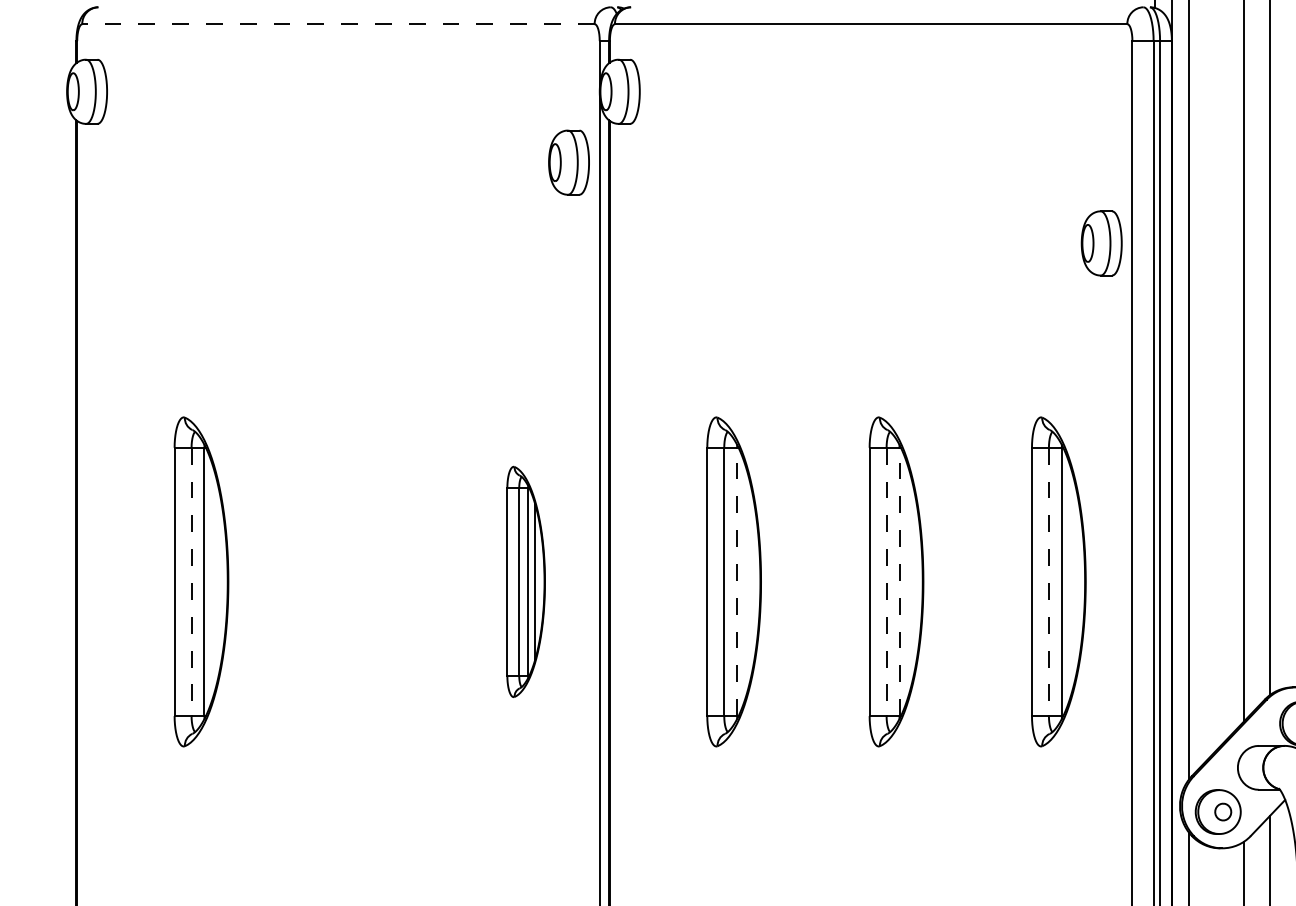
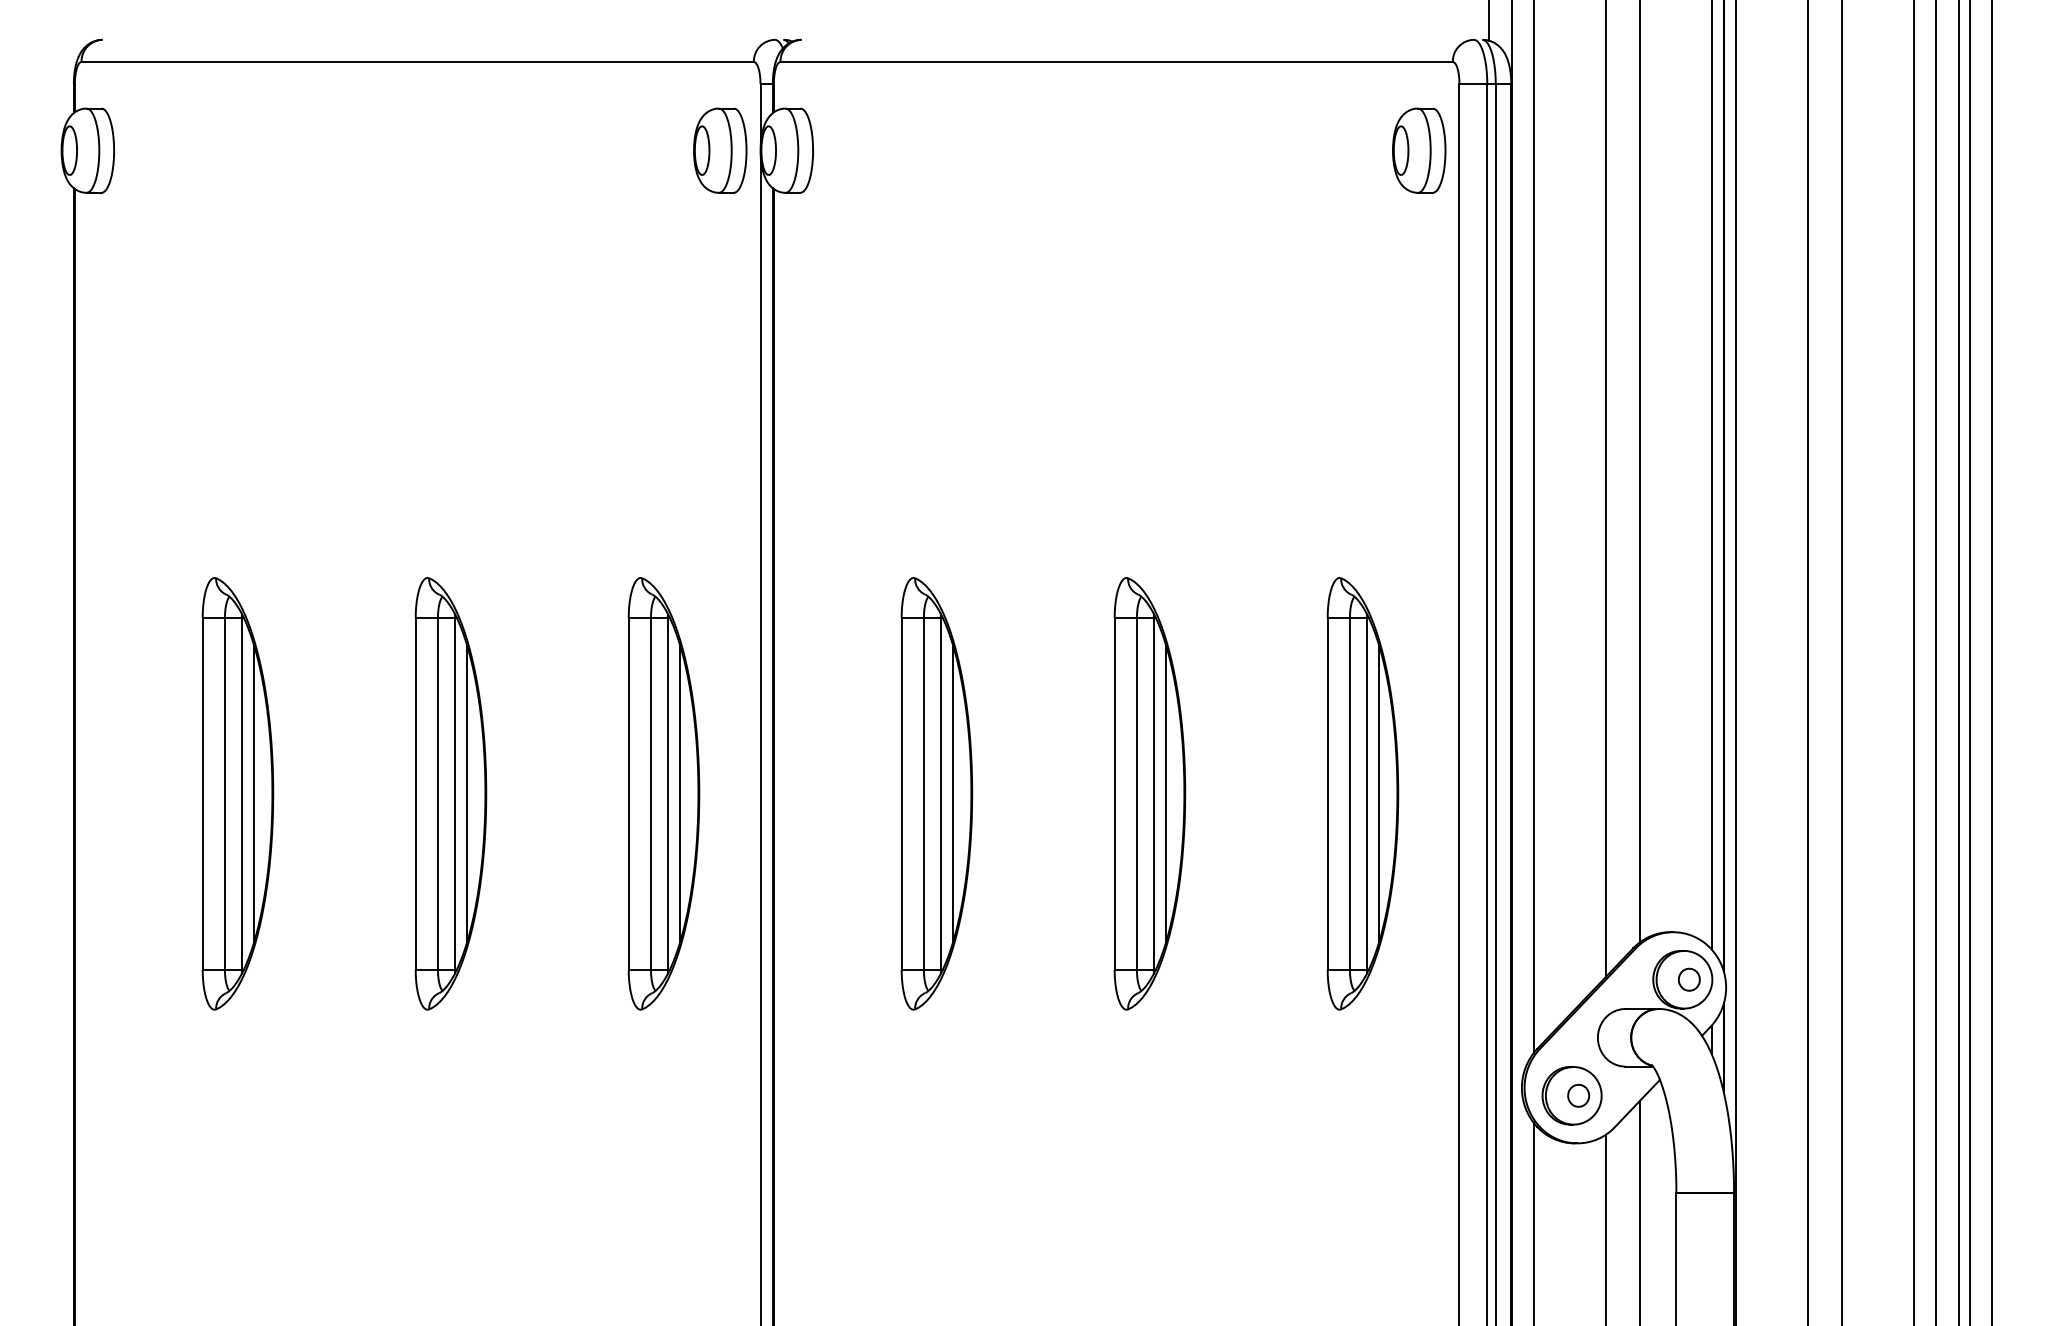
line: (338, 23) -> (417, 61), dashed -> solid
part: (569, 162) -> (720, 150), moved
part: (1101, 243) -> (1419, 150), moved
line: (214, 581) -> (254, 793), added
part: (363, 581) -> (450, 793), added
part: (525, 581) -> (663, 793), size x1.43
line: (736, 581) -> (940, 793), dashed -> solid
line: (746, 581) -> (953, 793), added
line: (899, 581) -> (1153, 793), dashed -> solid
line: (909, 581) -> (1166, 793), added
line: (1071, 581) -> (1379, 793), added
line: (191, 582) -> (224, 794), dashed -> solid
line: (886, 582) -> (1136, 794), dashed -> solid
line: (1048, 582) -> (1349, 794), dashed -> solid

